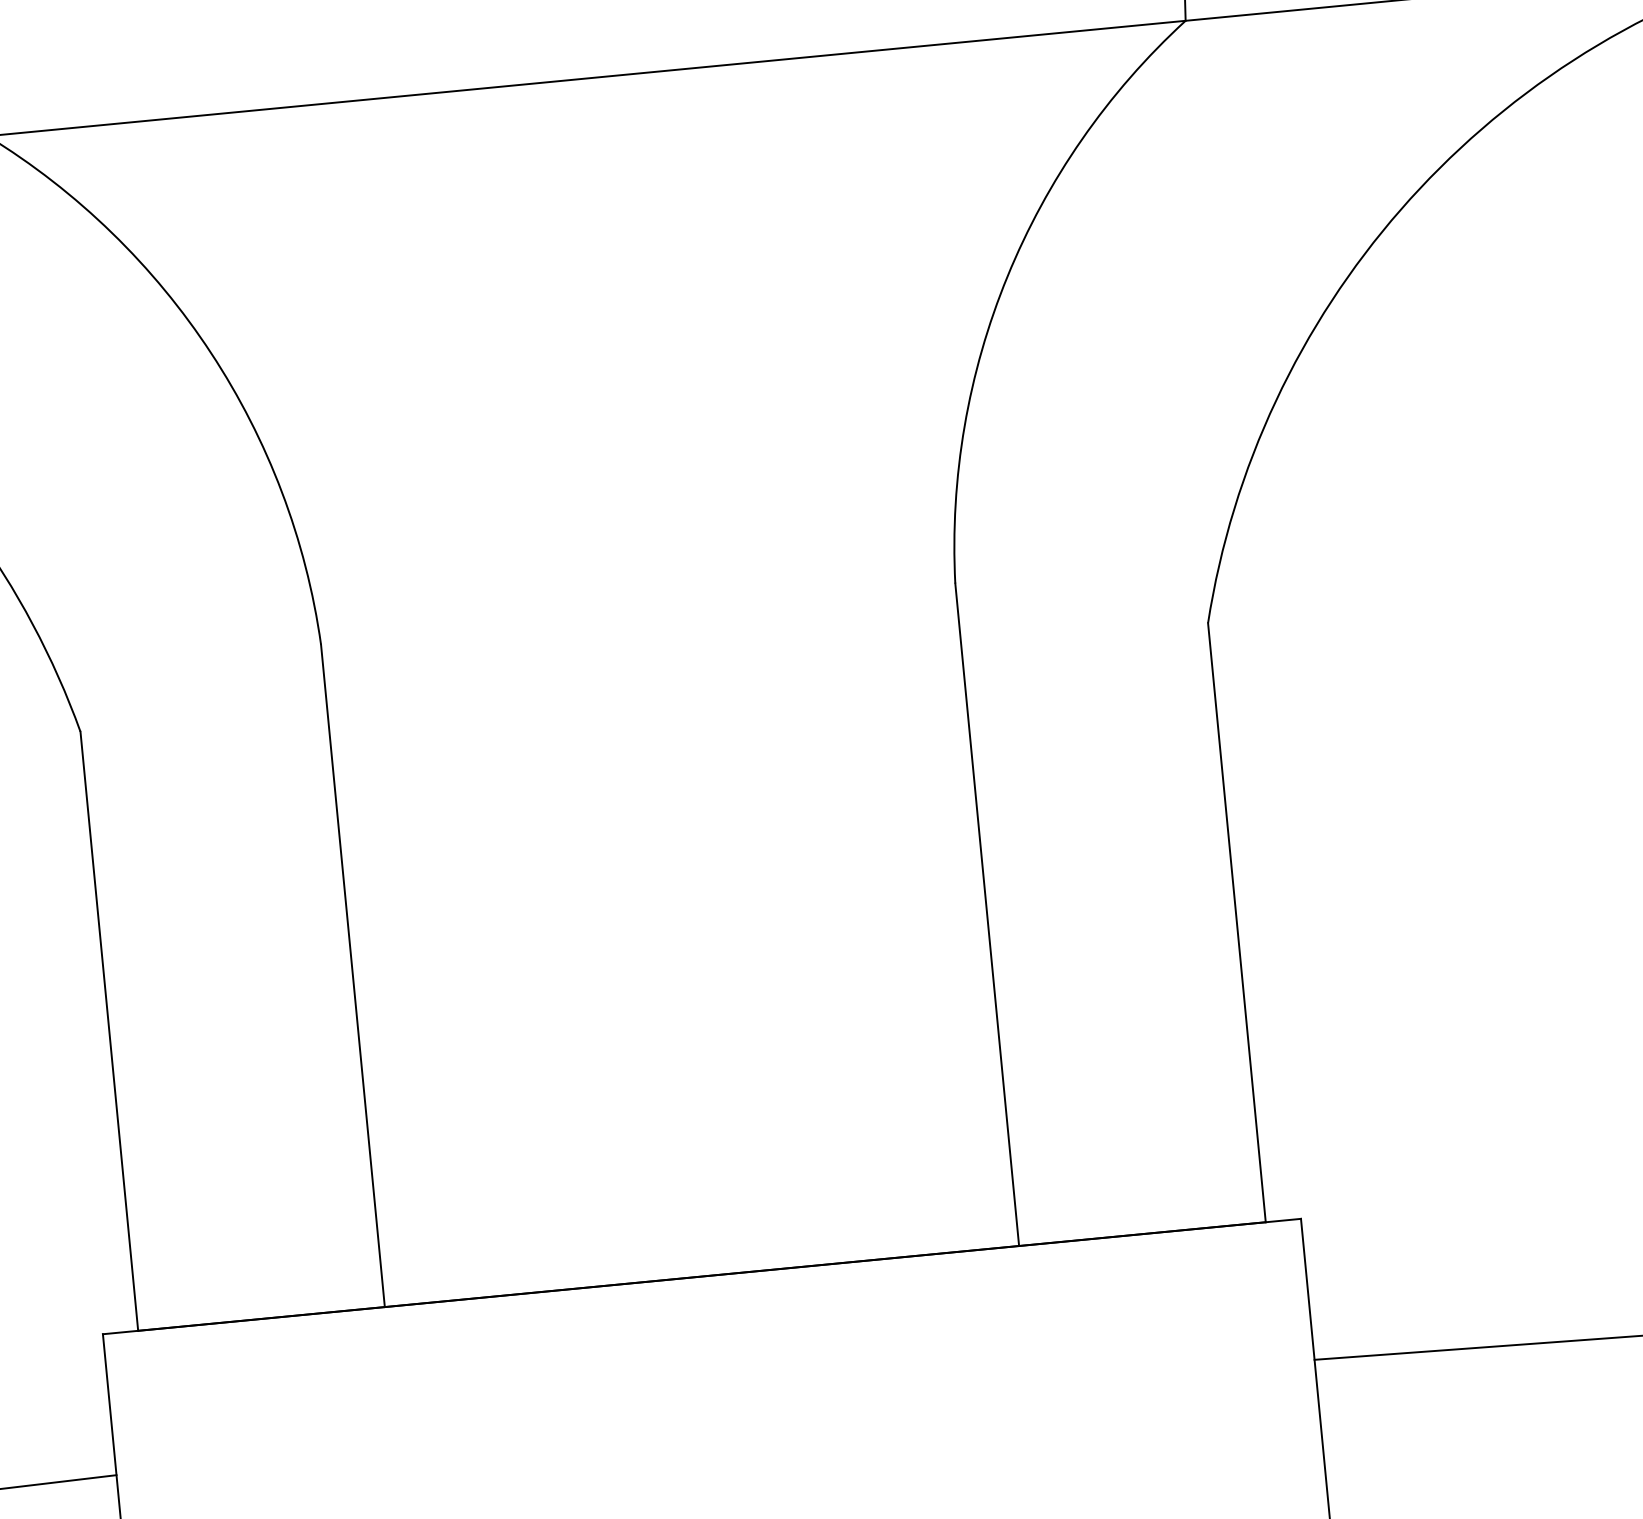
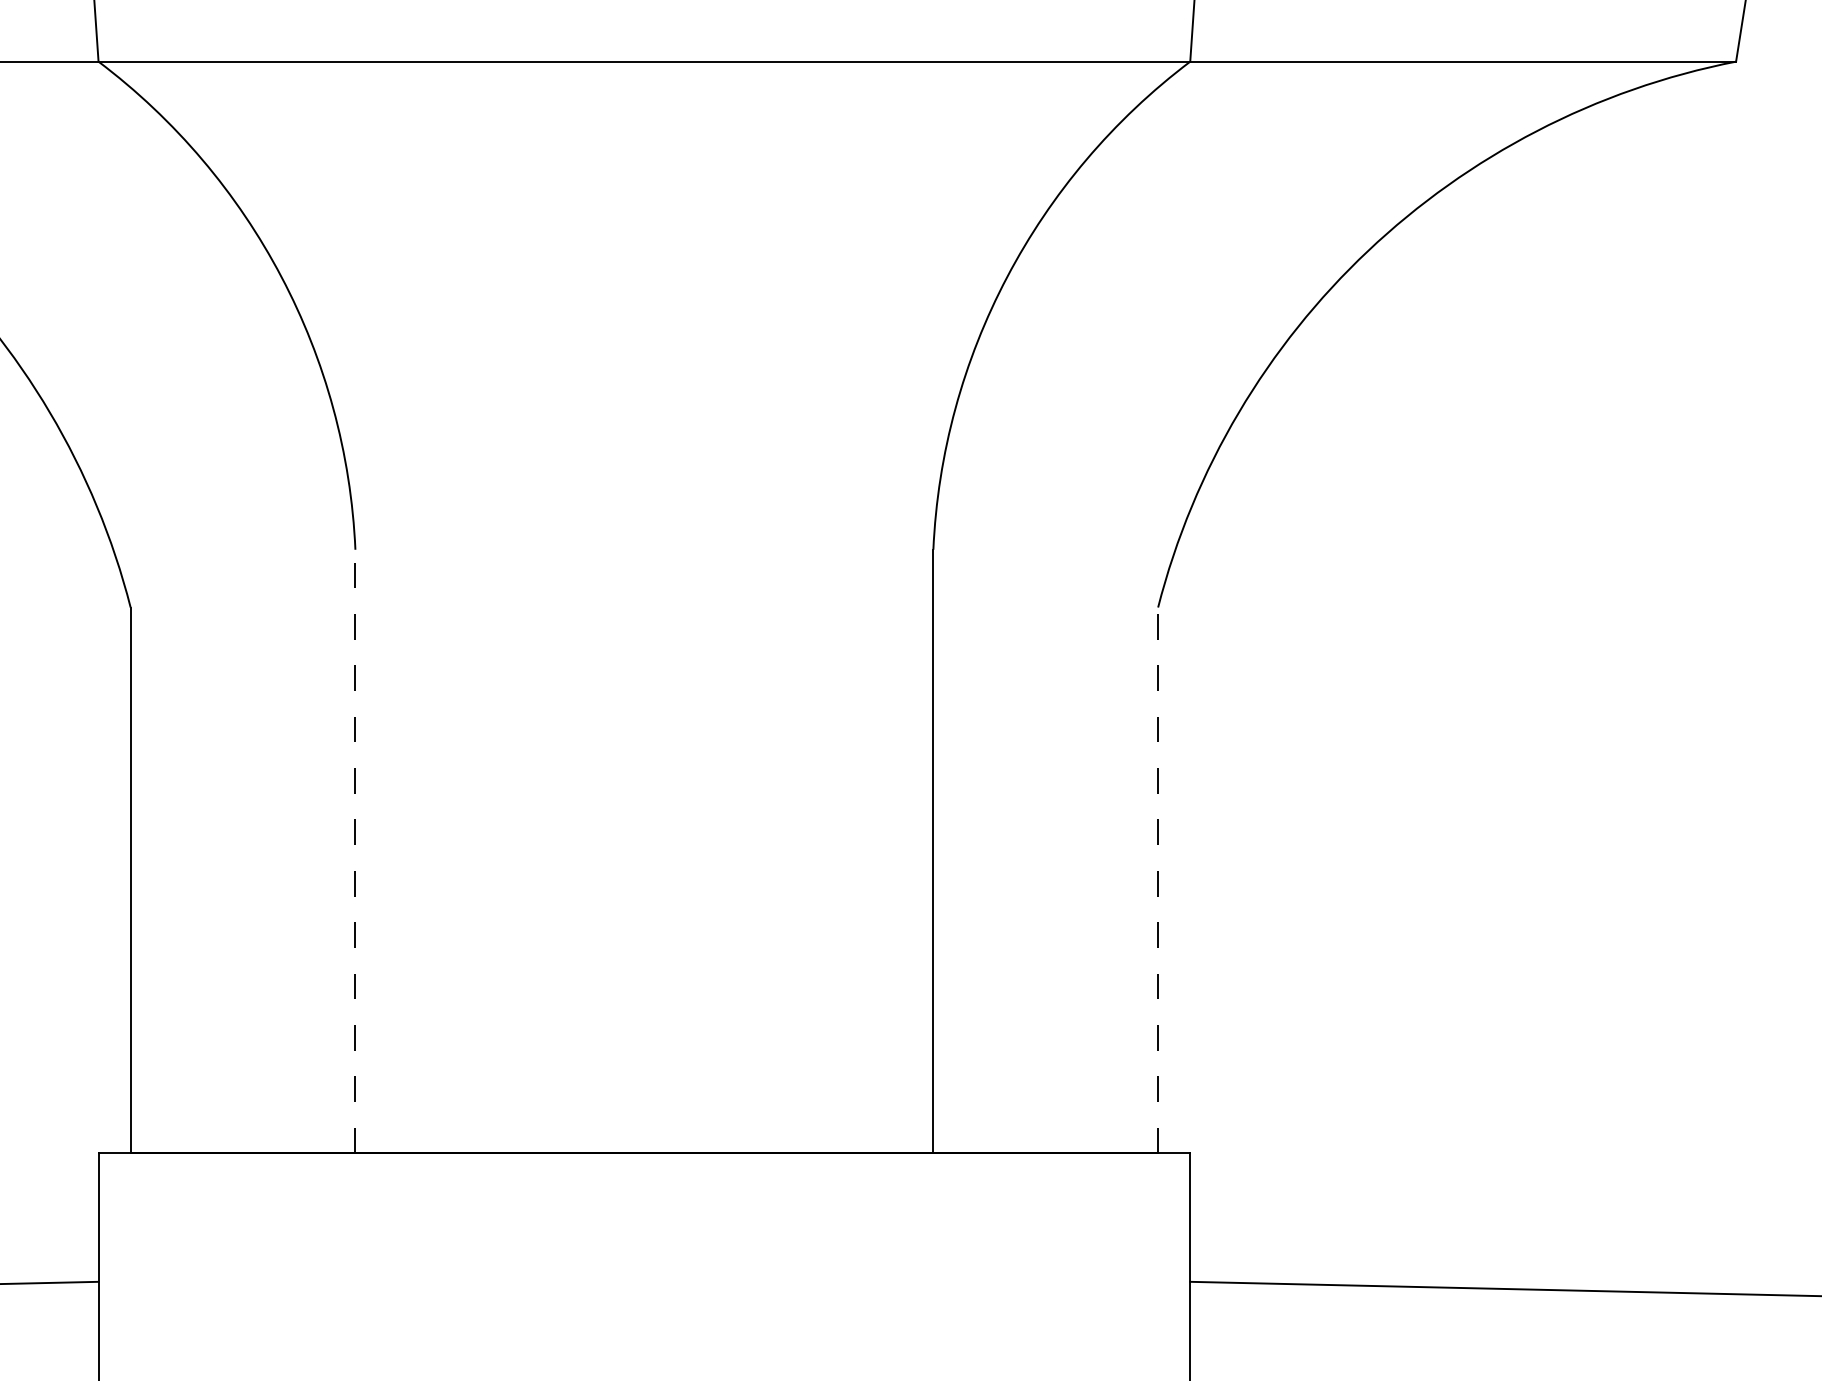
line: (1237, 922) -> (1158, 880), solid -> dashed
line: (353, 975) -> (355, 851), solid -> dashed

